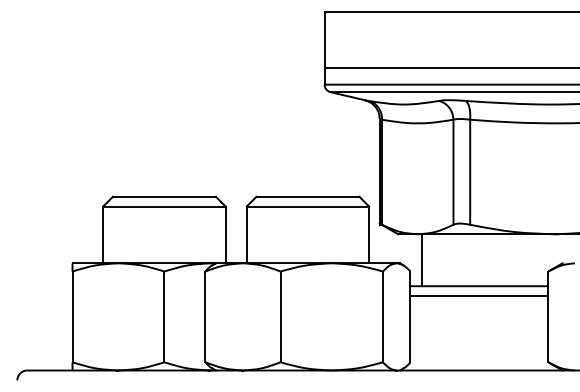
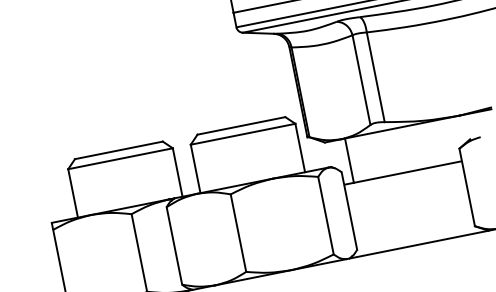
line: (479, 296) -> (404, 181), removed

